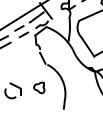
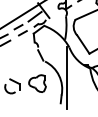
line: (69, 81) -> (66, 77), added
part: (39, 87) -> (37, 83), size x1.67

